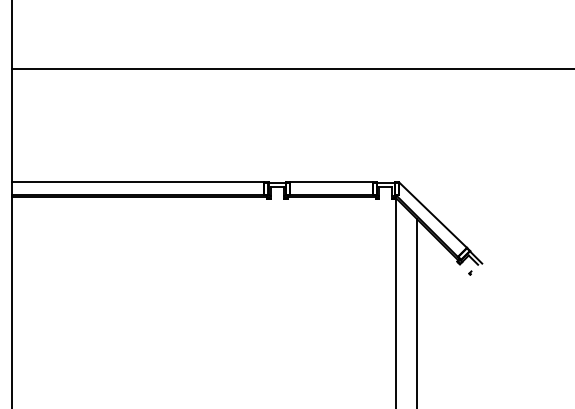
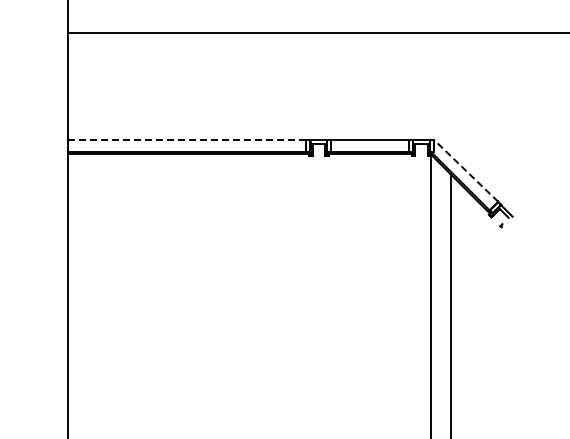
line: (138, 181) -> (187, 139), solid -> dashed
line: (433, 214) -> (466, 170), solid -> dashed

